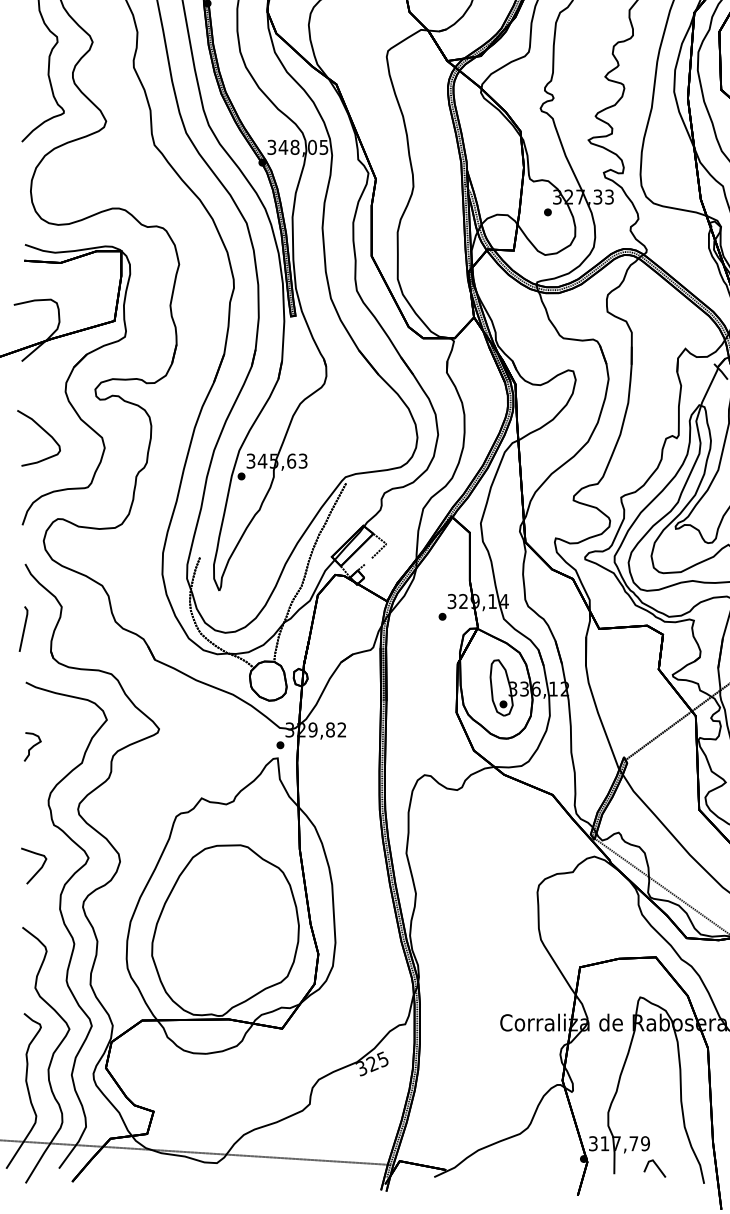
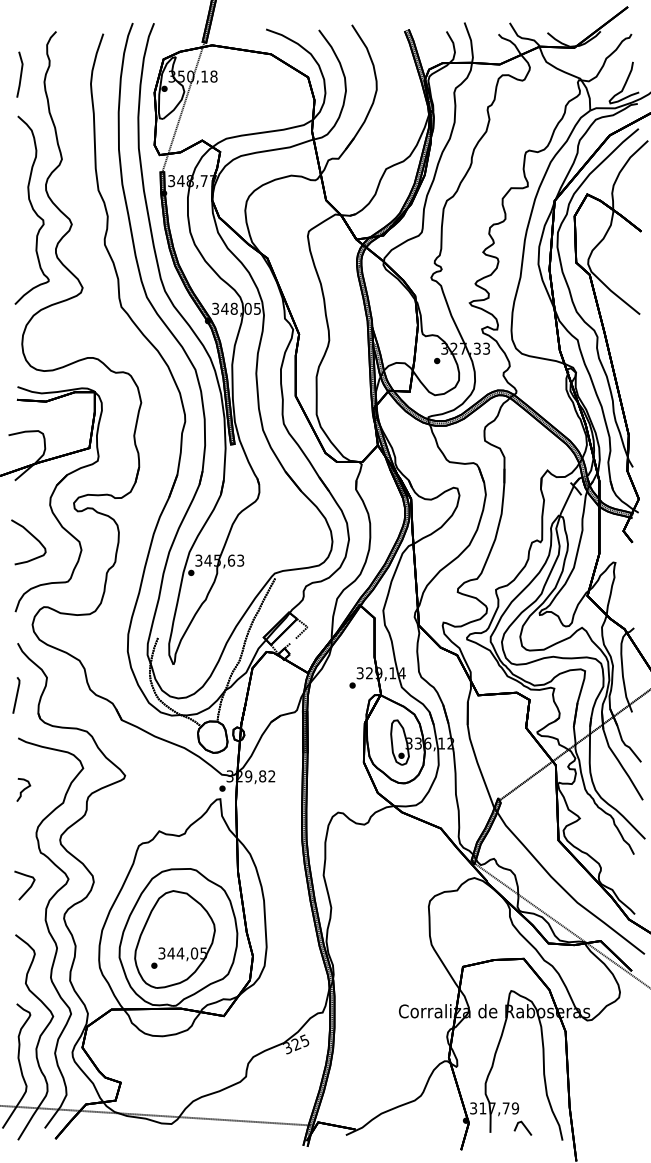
part: (220, 933) -> (174, 939), added

